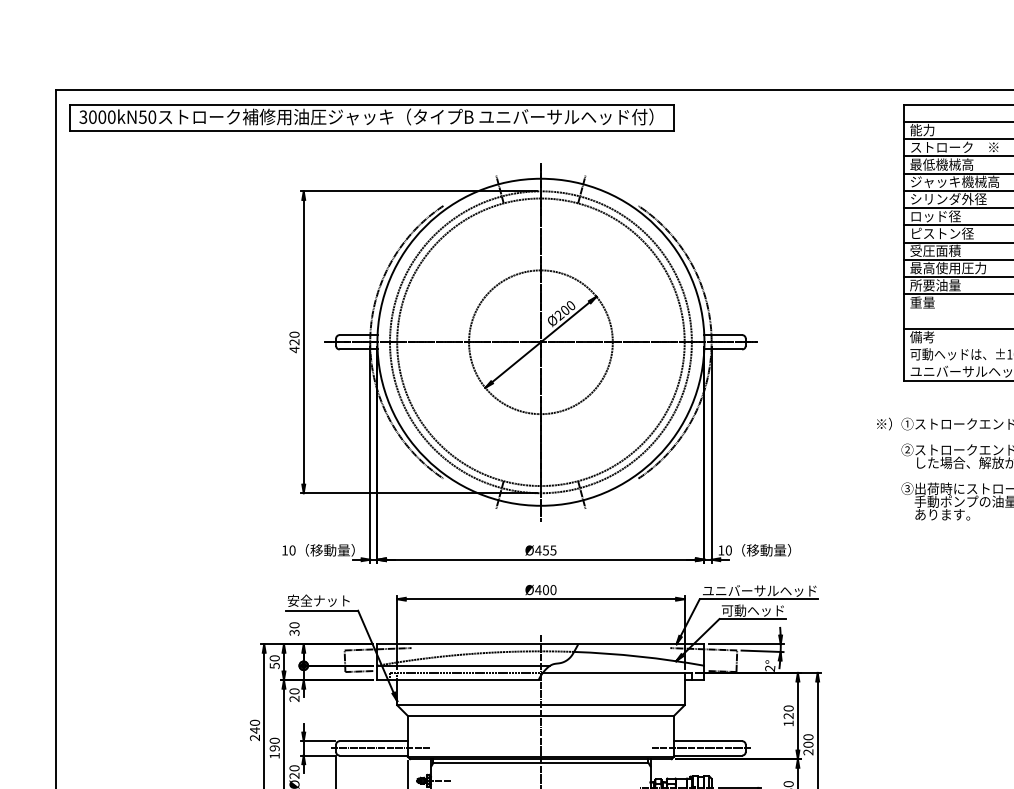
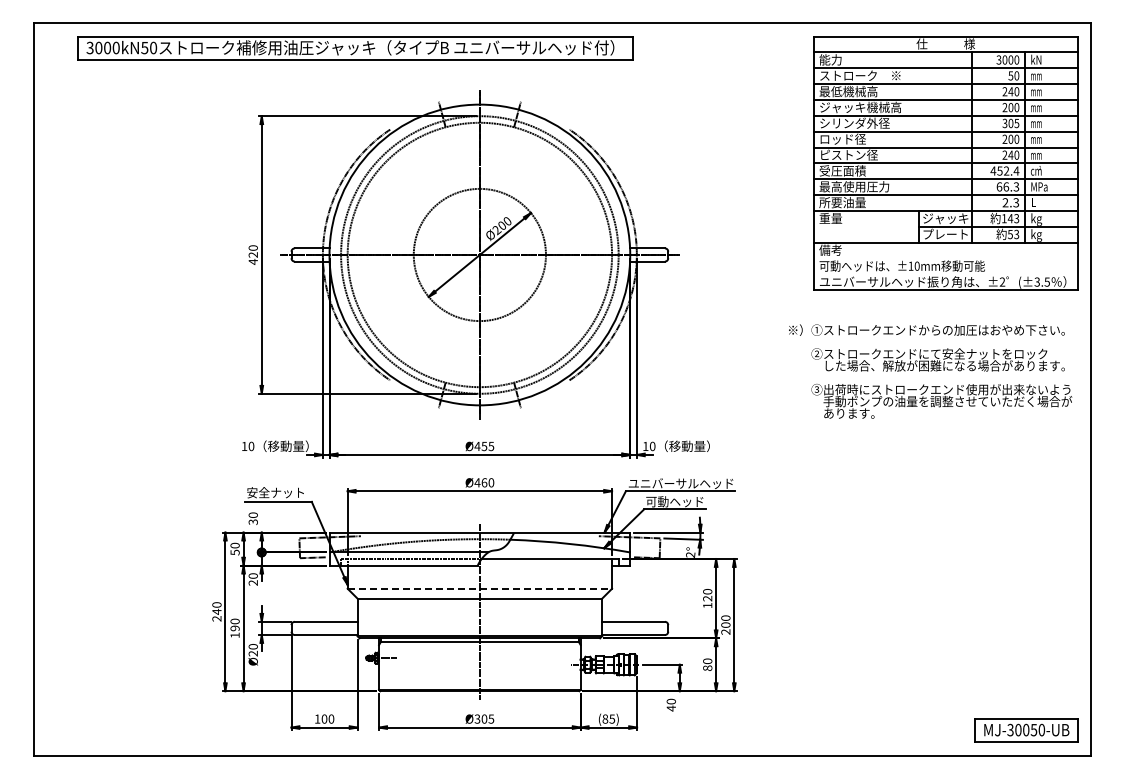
part: (371, 117) -> (355, 48), moved
text: (545, 589) -> (484, 482), Ø400 -> Ø460
line: (541, 704) -> (480, 588), solid -> dashed
line: (379, 748) -> (331, 628), removed
line: (701, 748) -> (627, 628), removed

